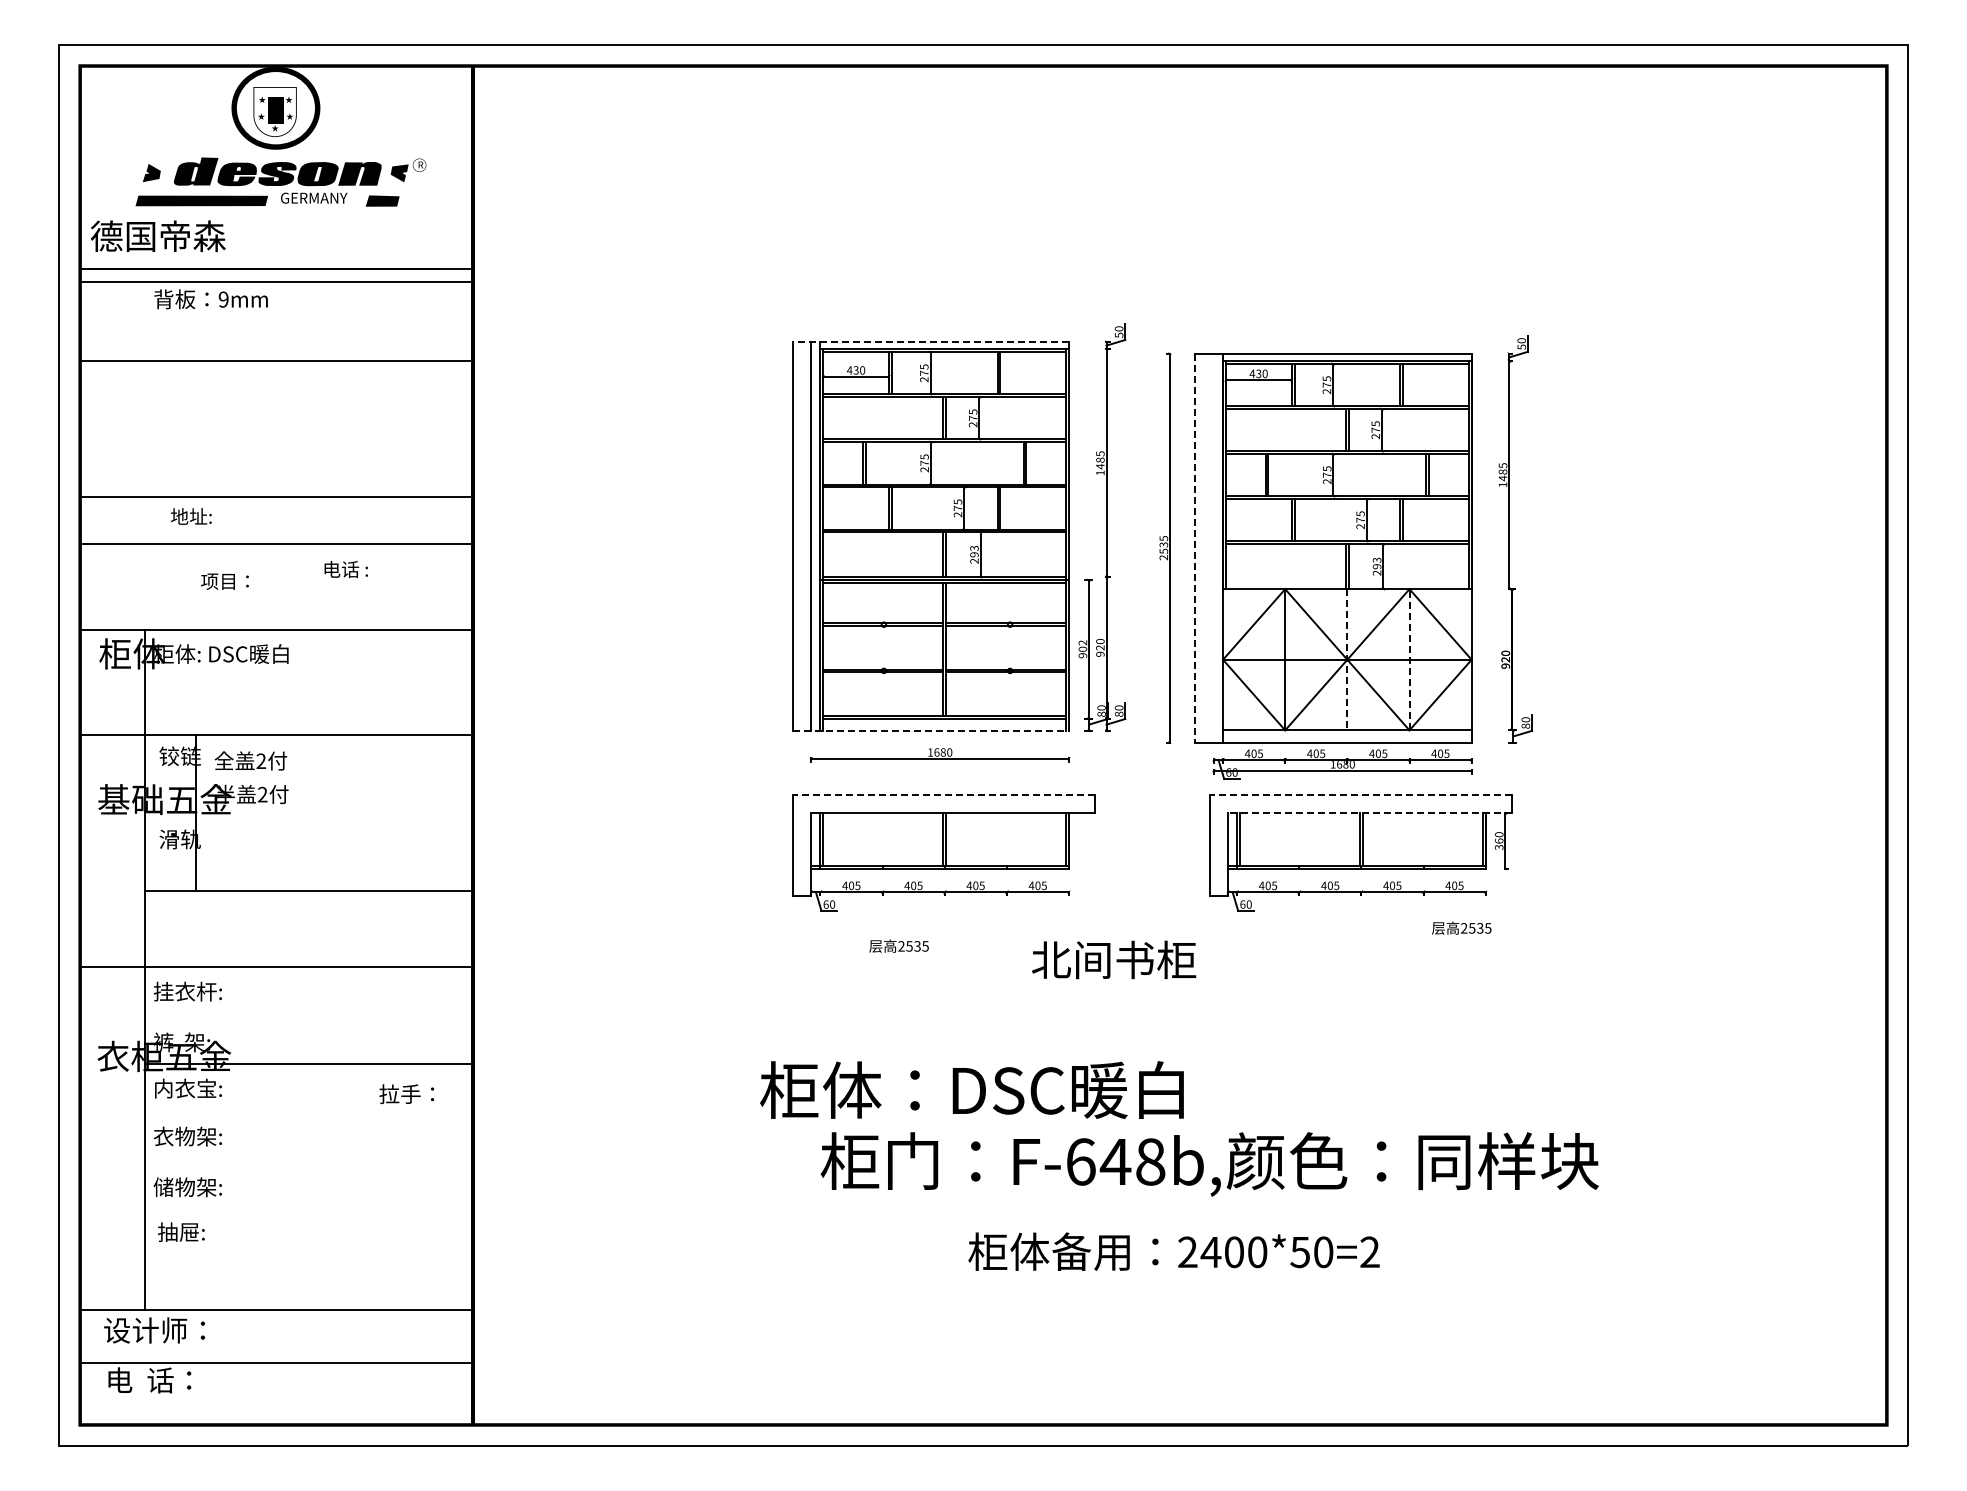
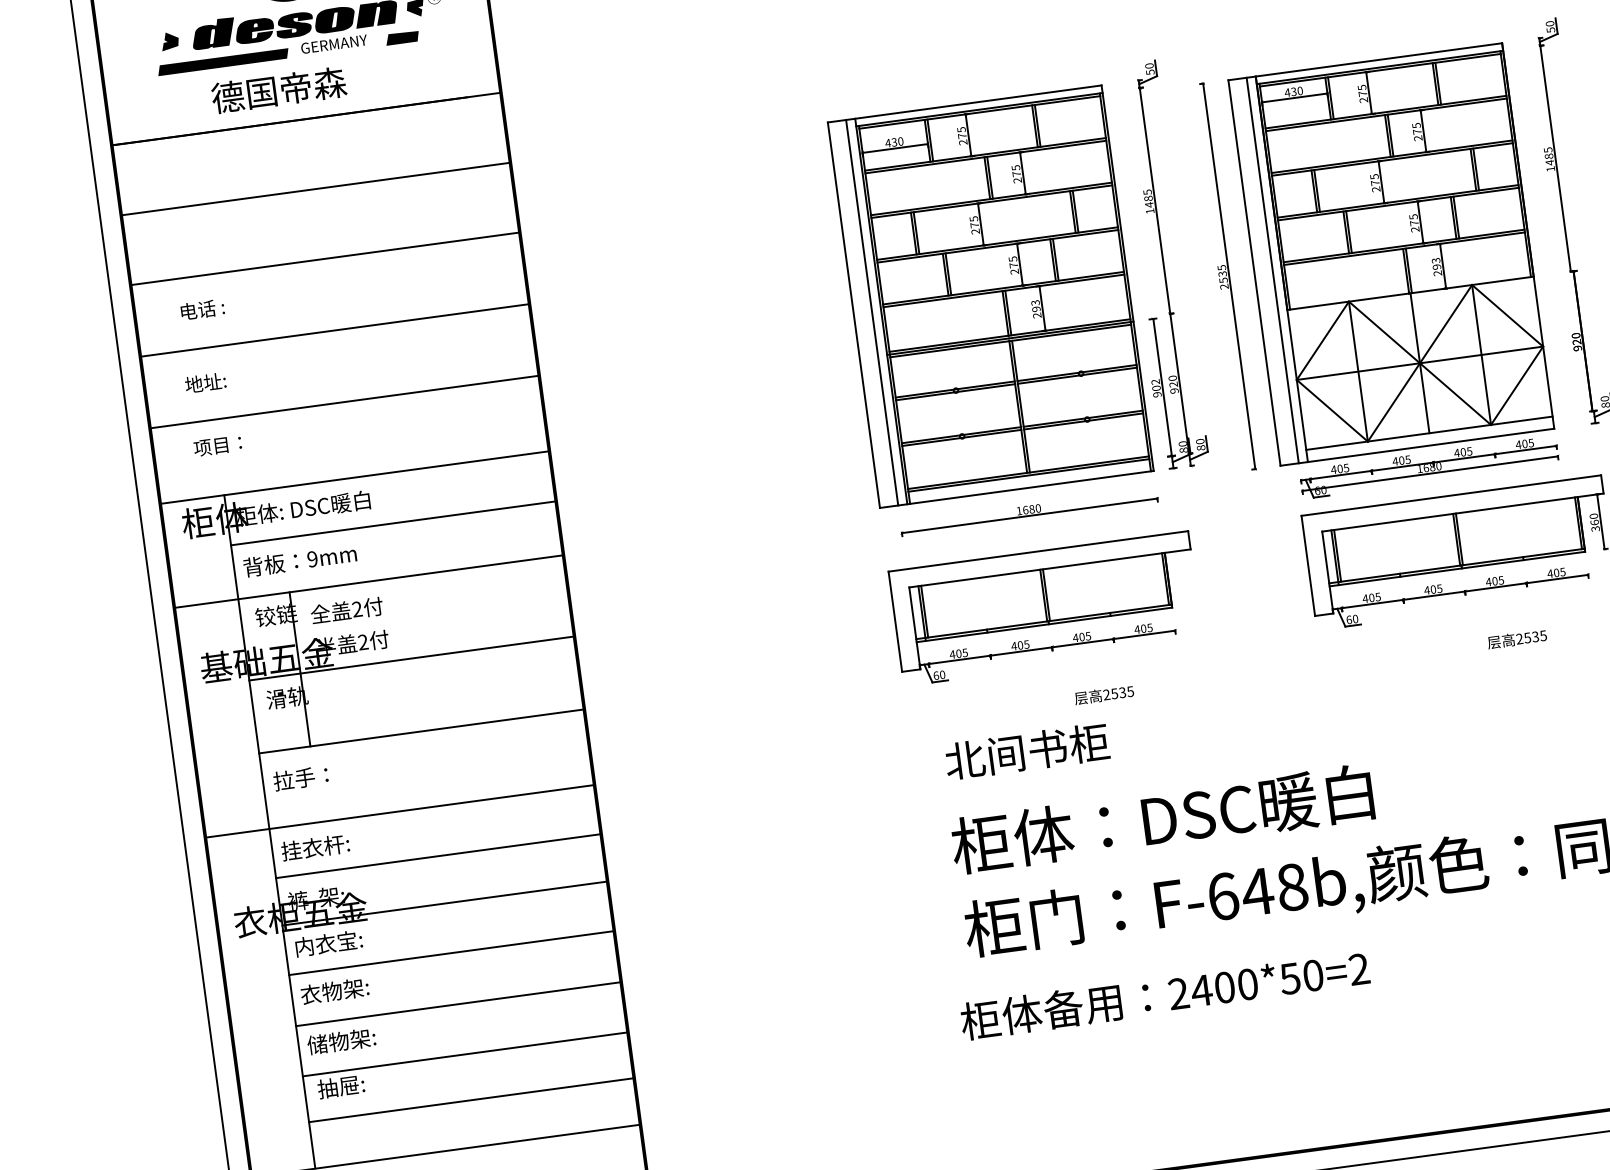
text: (157, 235) -> (278, 89), moved
line: (276, 282) -> (315, 189), moved
text: (210, 299) -> (299, 560), moved
line: (930, 341) -> (964, 103), dashed -> solid
line: (277, 360) -> (326, 258), moved
line: (276, 497) -> (344, 402), moved
text: (191, 516) -> (205, 382), moved
line: (276, 543) -> (334, 330), moved
line: (1213, 547) -> (1272, 269), added
line: (1195, 548) -> (1254, 273), dashed -> solid
text: (345, 569) -> (201, 309), moved
text: (224, 581) -> (217, 445), moved
line: (1347, 659) -> (1420, 363), dashed -> solid
line: (1409, 659) -> (1481, 354), dashed -> solid
line: (308, 680) -> (393, 523), added
line: (931, 730) -> (1017, 489), dashed -> solid
line: (943, 795) -> (1037, 551), dashed -> solid
line: (1360, 795) -> (1451, 496), dashed -> solid
line: (1369, 813) -> (1462, 512), dashed -> solid
line: (308, 817) -> (411, 658), added
text: (1461, 927) -> (1516, 638), moved
text: (898, 945) -> (1103, 694), moved
text: (1114, 959) -> (1027, 751), moved
line: (308, 1016) -> (438, 856), added
text: (971, 1089) -> (1161, 818), moved
text: (406, 1094) -> (300, 778), moved
line: (308, 1114) -> (451, 953), added
line: (308, 1166) -> (458, 1004), added
line: (308, 1216) -> (465, 1054), added
text: (1173, 1251) -> (1164, 994), moved
line: (308, 1262) -> (471, 1099), added

